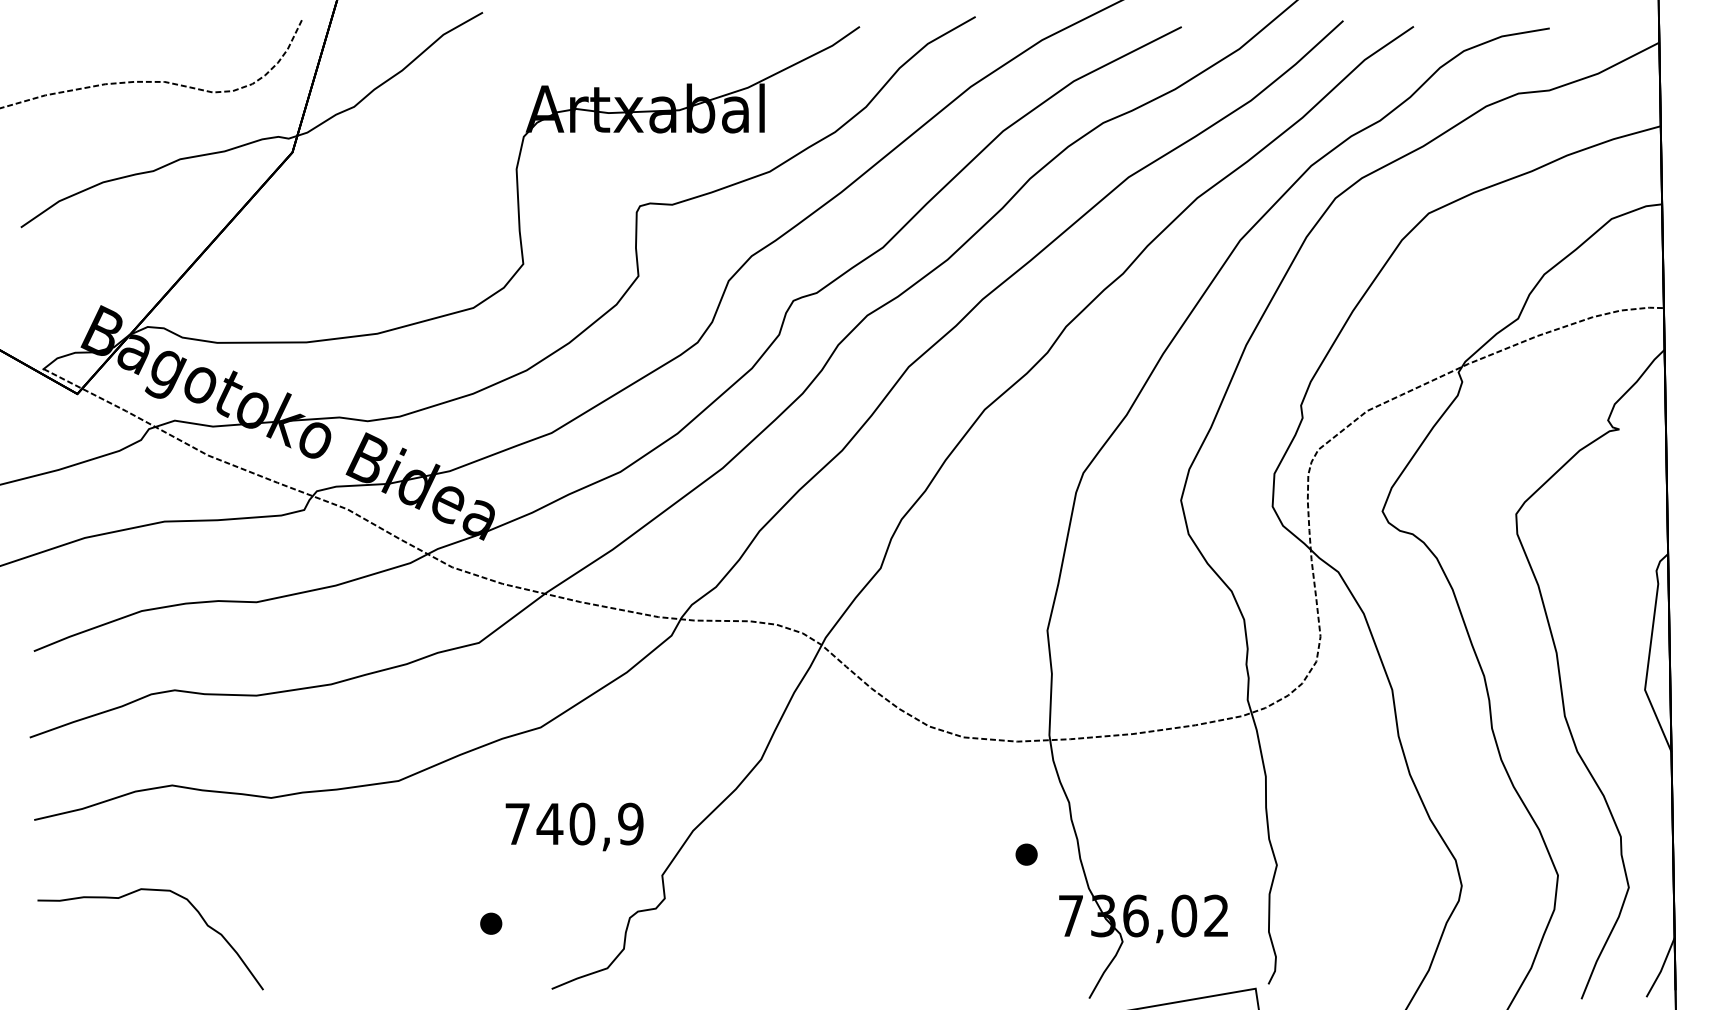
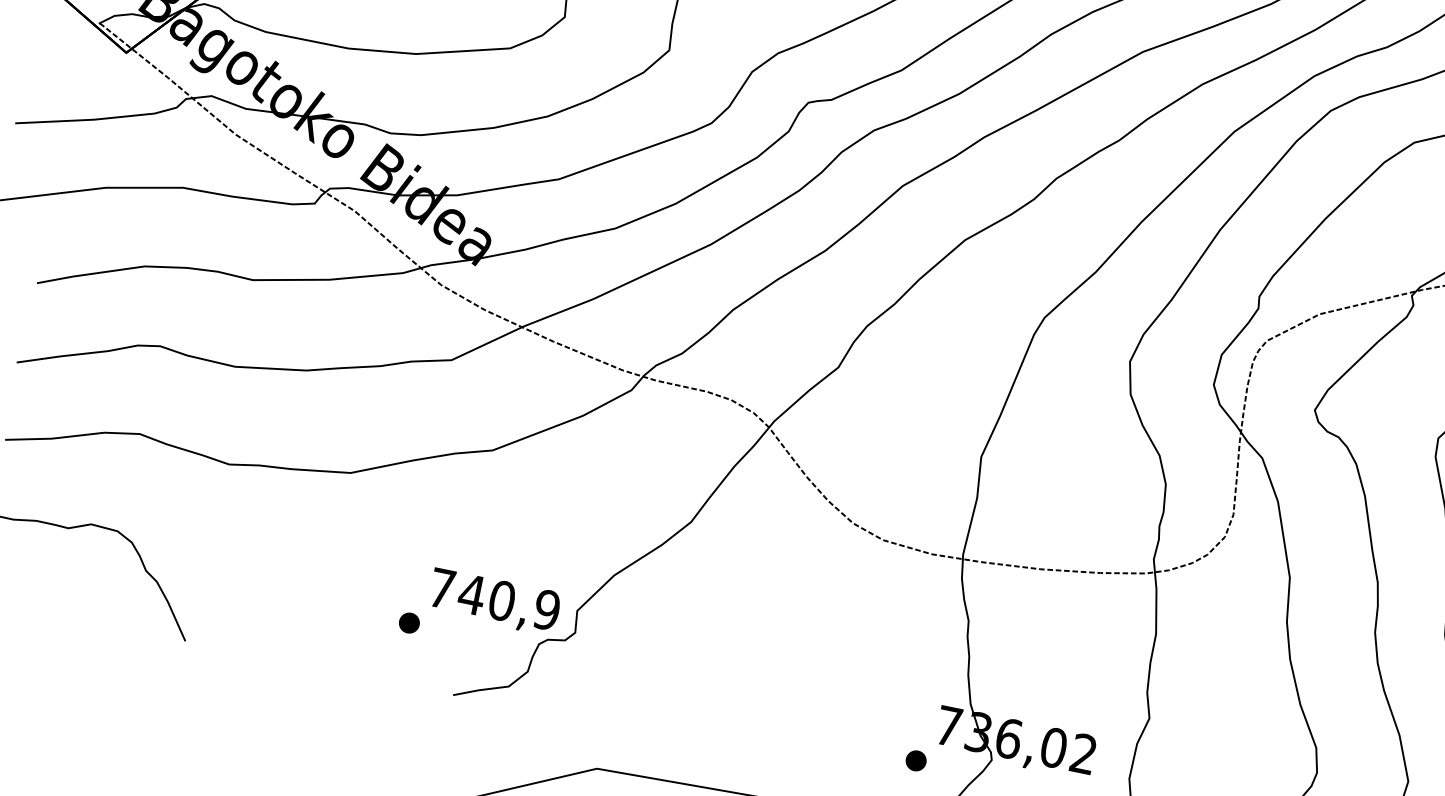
text: (574, 826) -> (494, 601), moved
part: (1026, 854) -> (916, 760), moved

